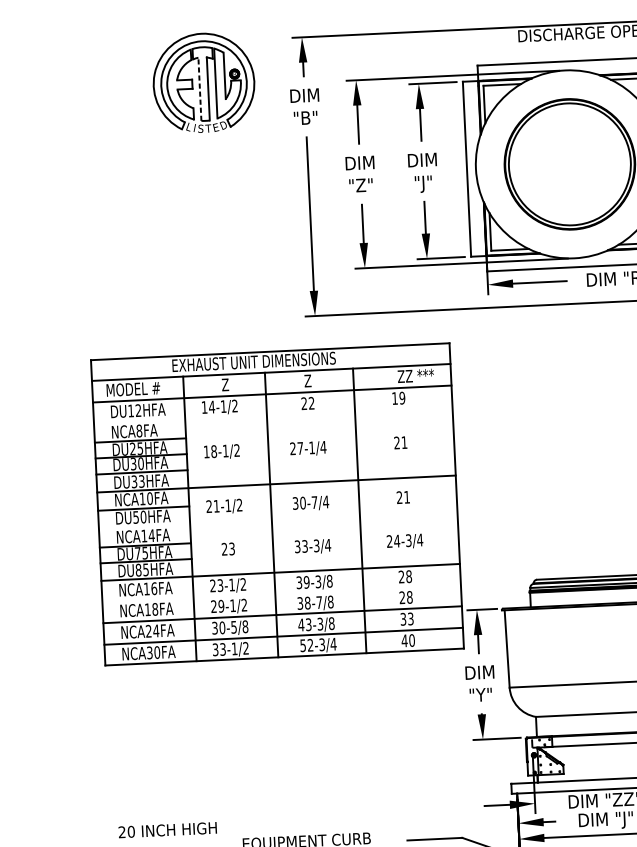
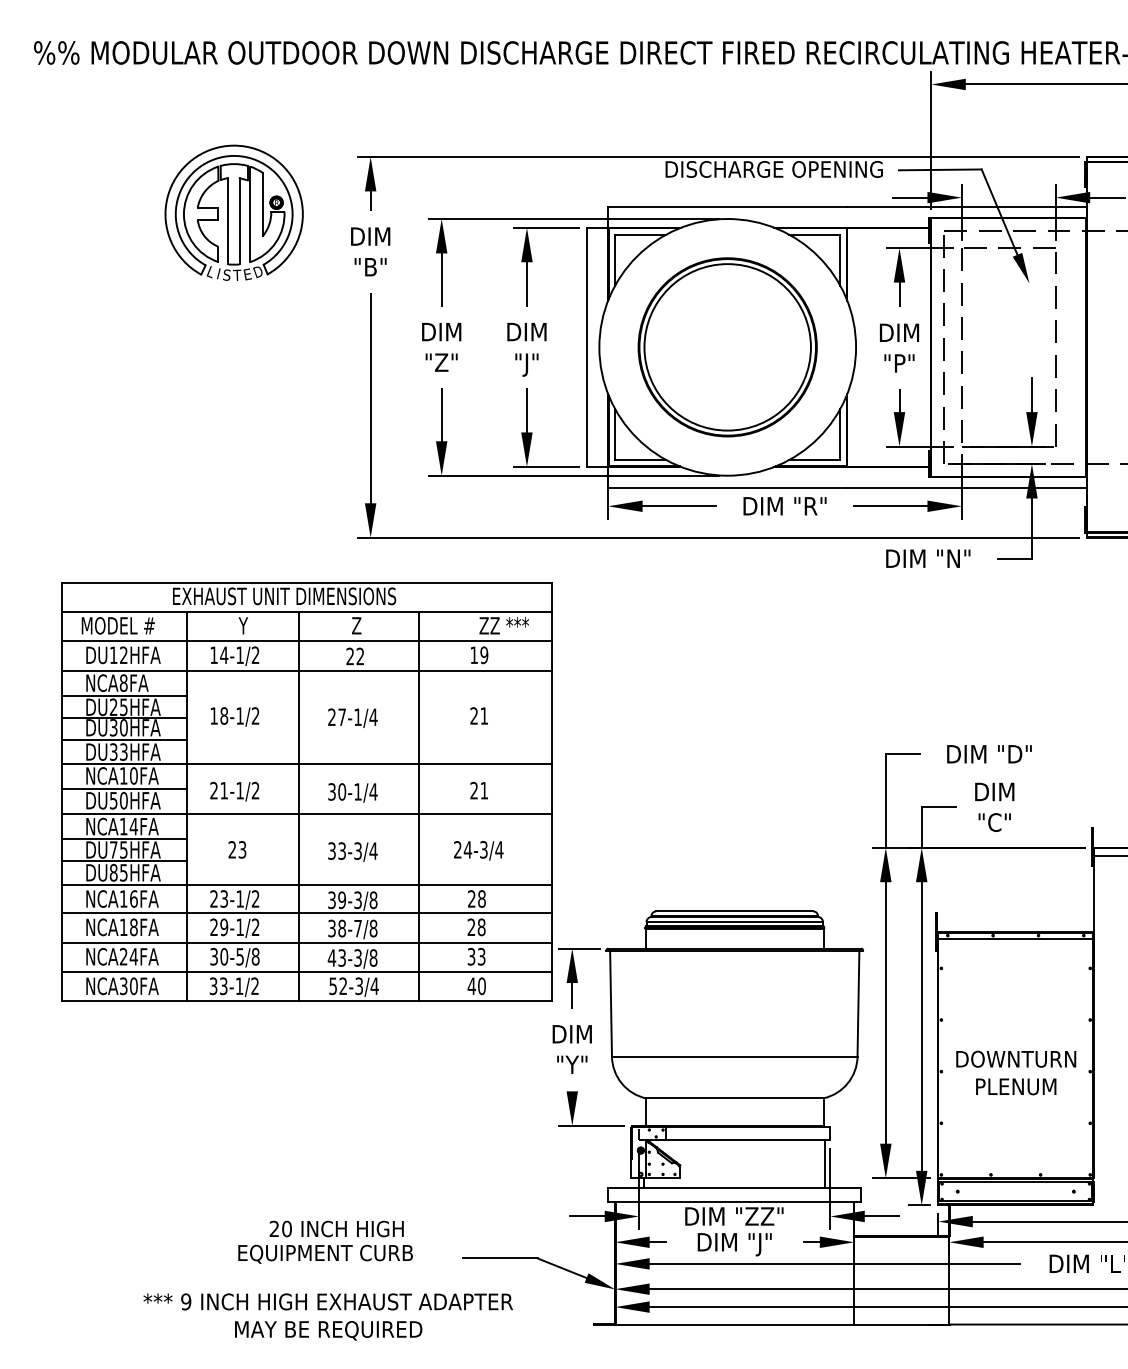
line: (200, 88) -> (228, 220), dashed -> solid
text: (225, 384) -> (243, 625), Z -> Y
line: (273, 415) -> (307, 670), added
text: (314, 502) -> (357, 791), 30-7/4 -> 30-1/4
line: (278, 520) -> (307, 814), added
line: (281, 593) -> (307, 913), added
text: (167, 829) -> (336, 1228), moved

